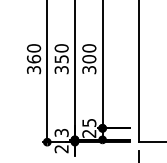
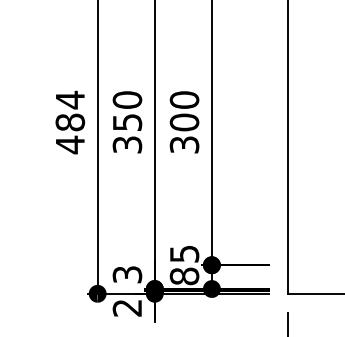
text: (33, 59) -> (69, 123), 360 -> 484
text: (89, 133) -> (184, 275), 25 -> 85

